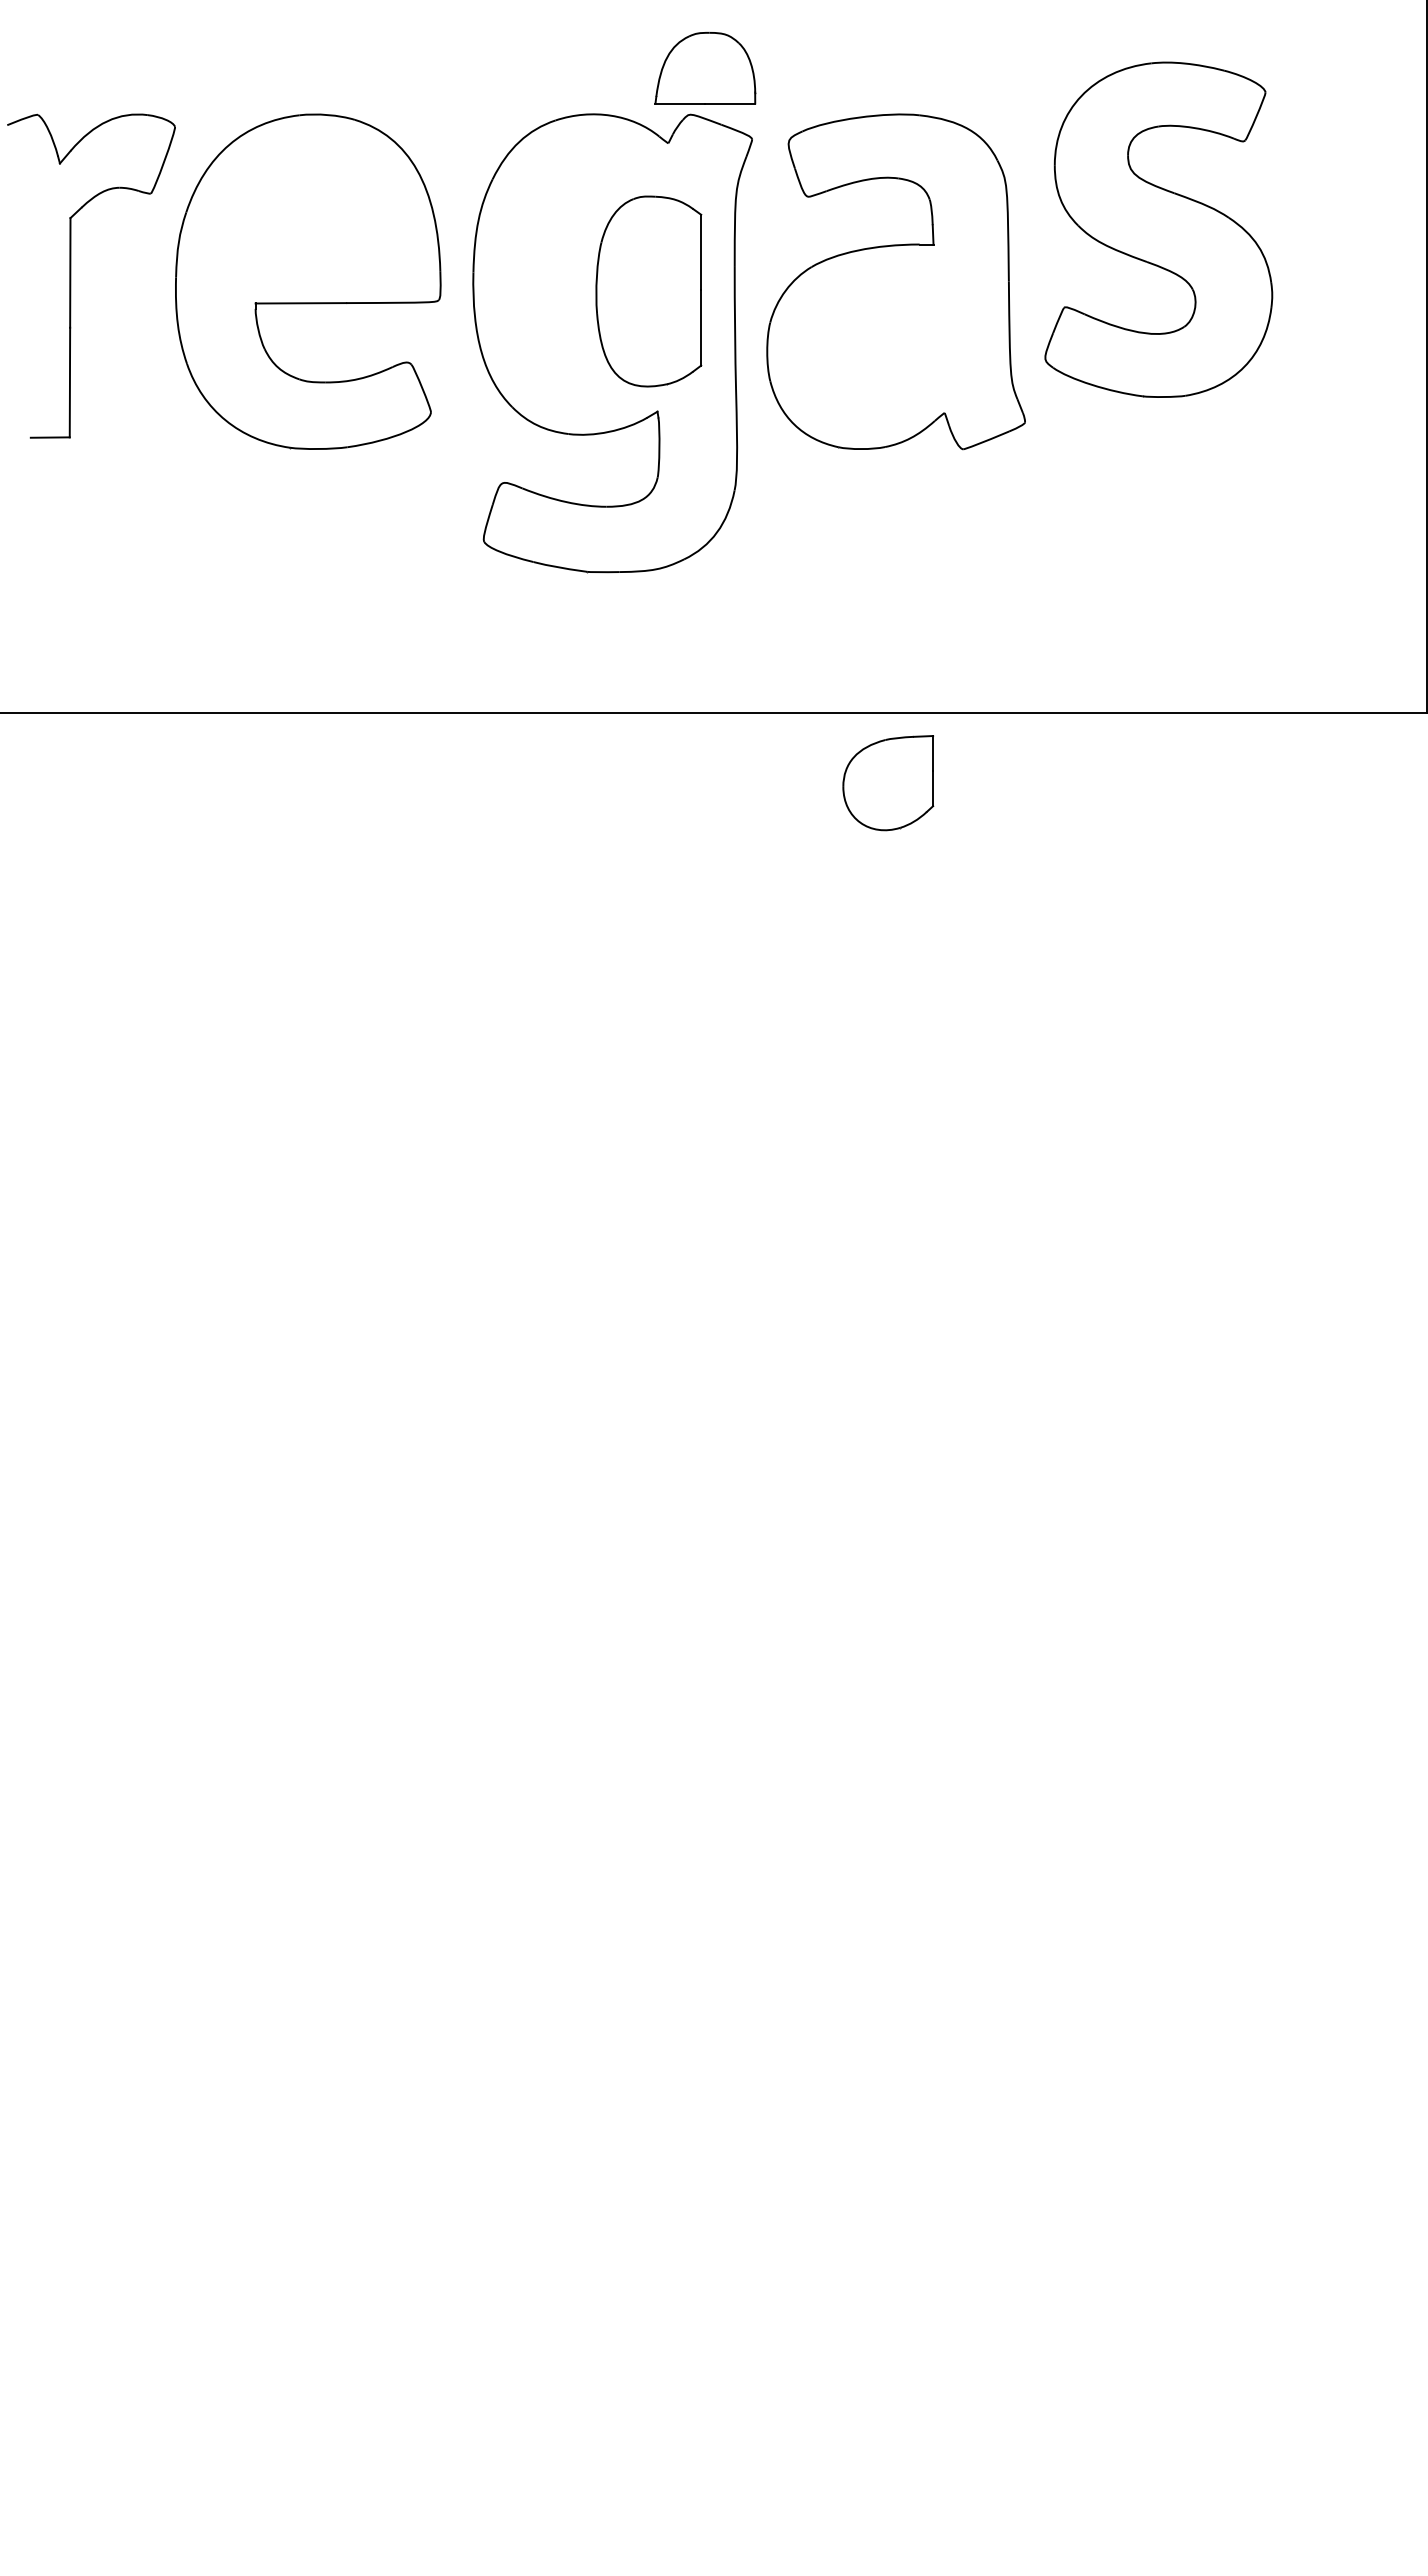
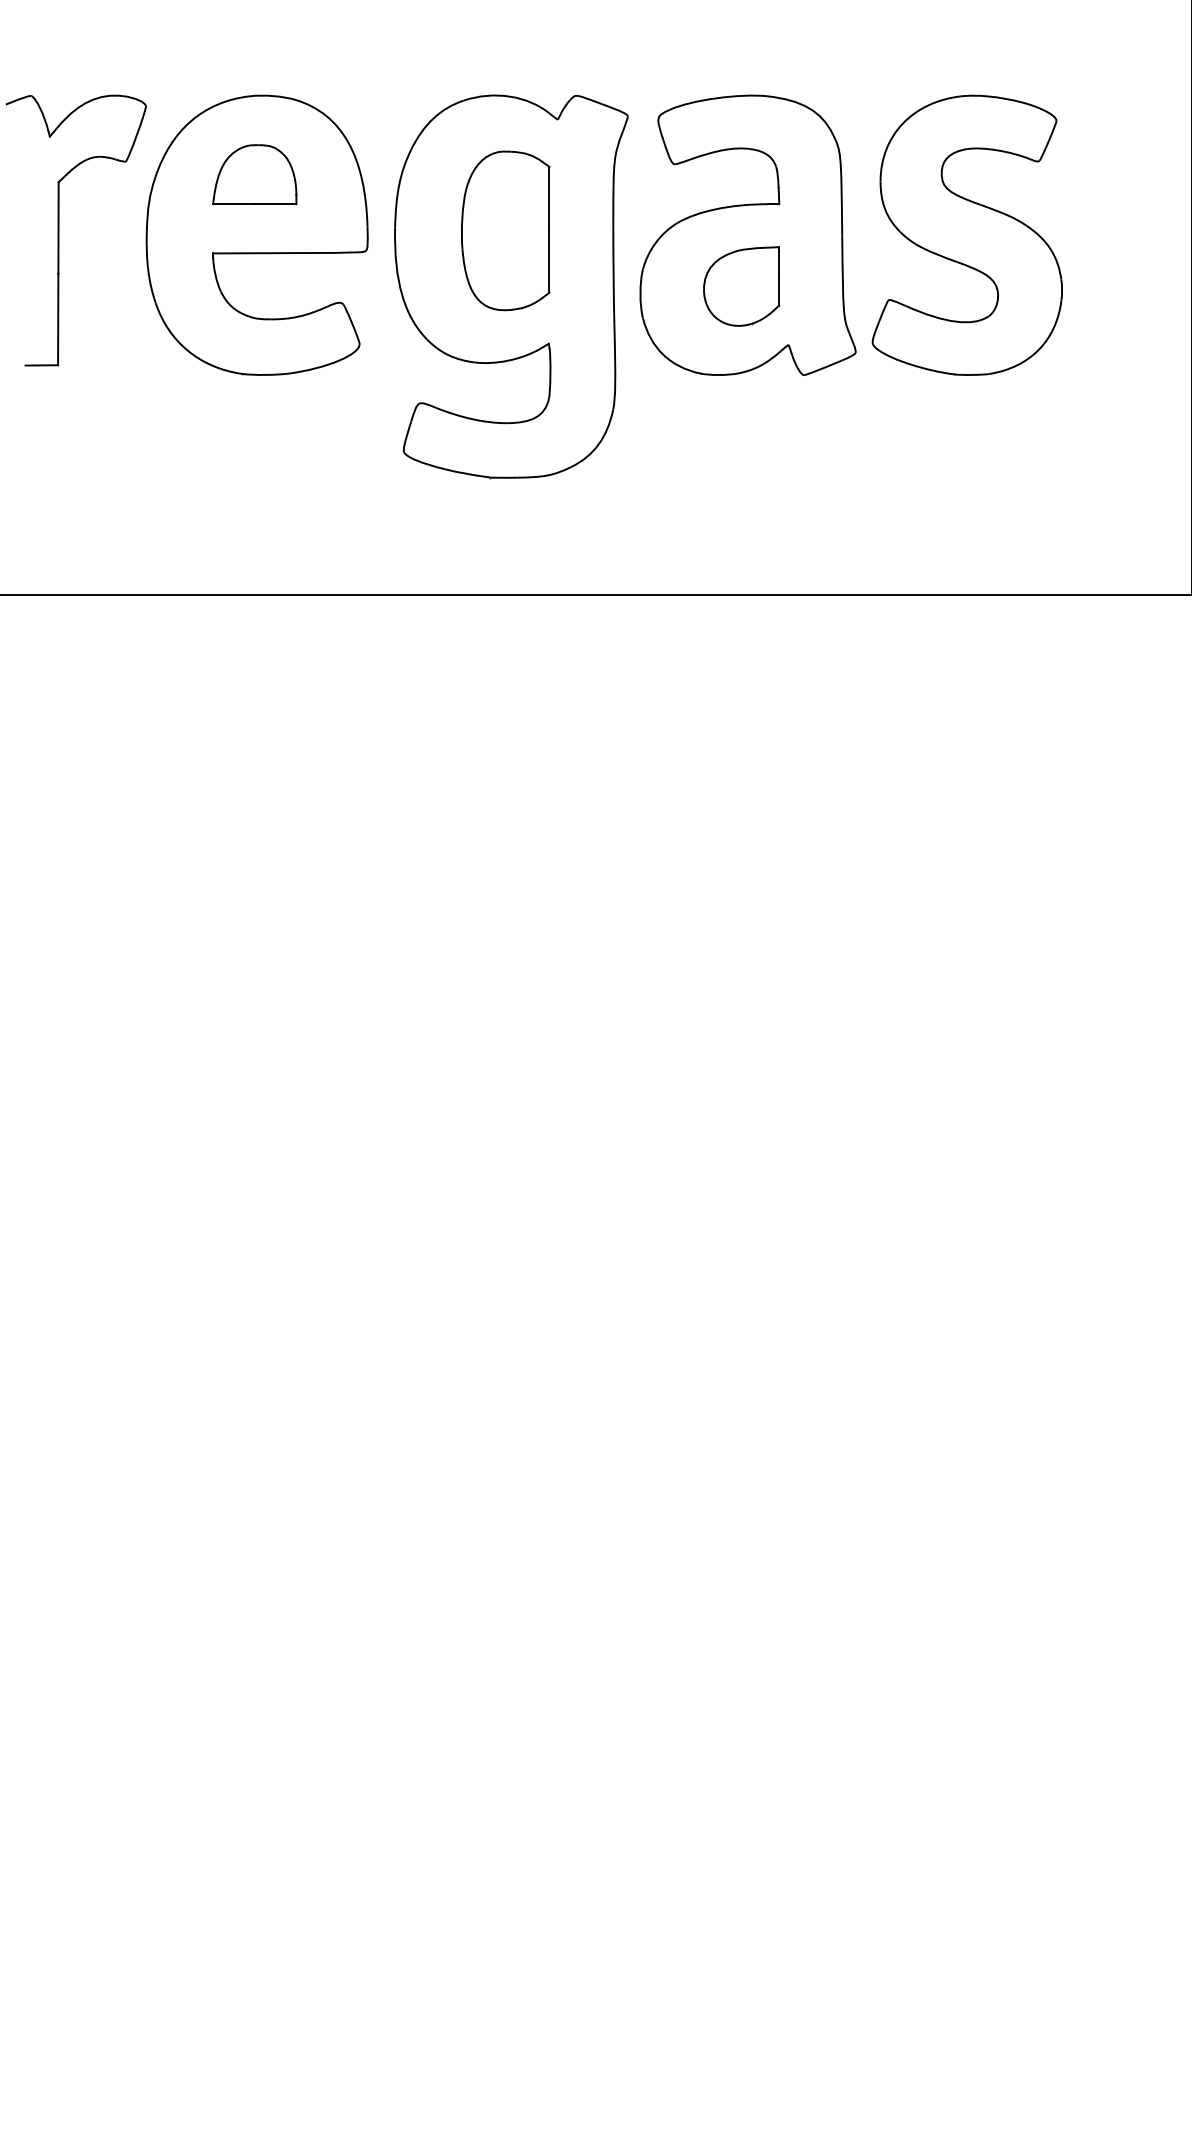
part: (705, 67) -> (254, 174), moved
part: (1158, 229) -> (967, 235), moved
part: (648, 291) -> (505, 230), moved
part: (888, 783) -> (741, 286), moved

